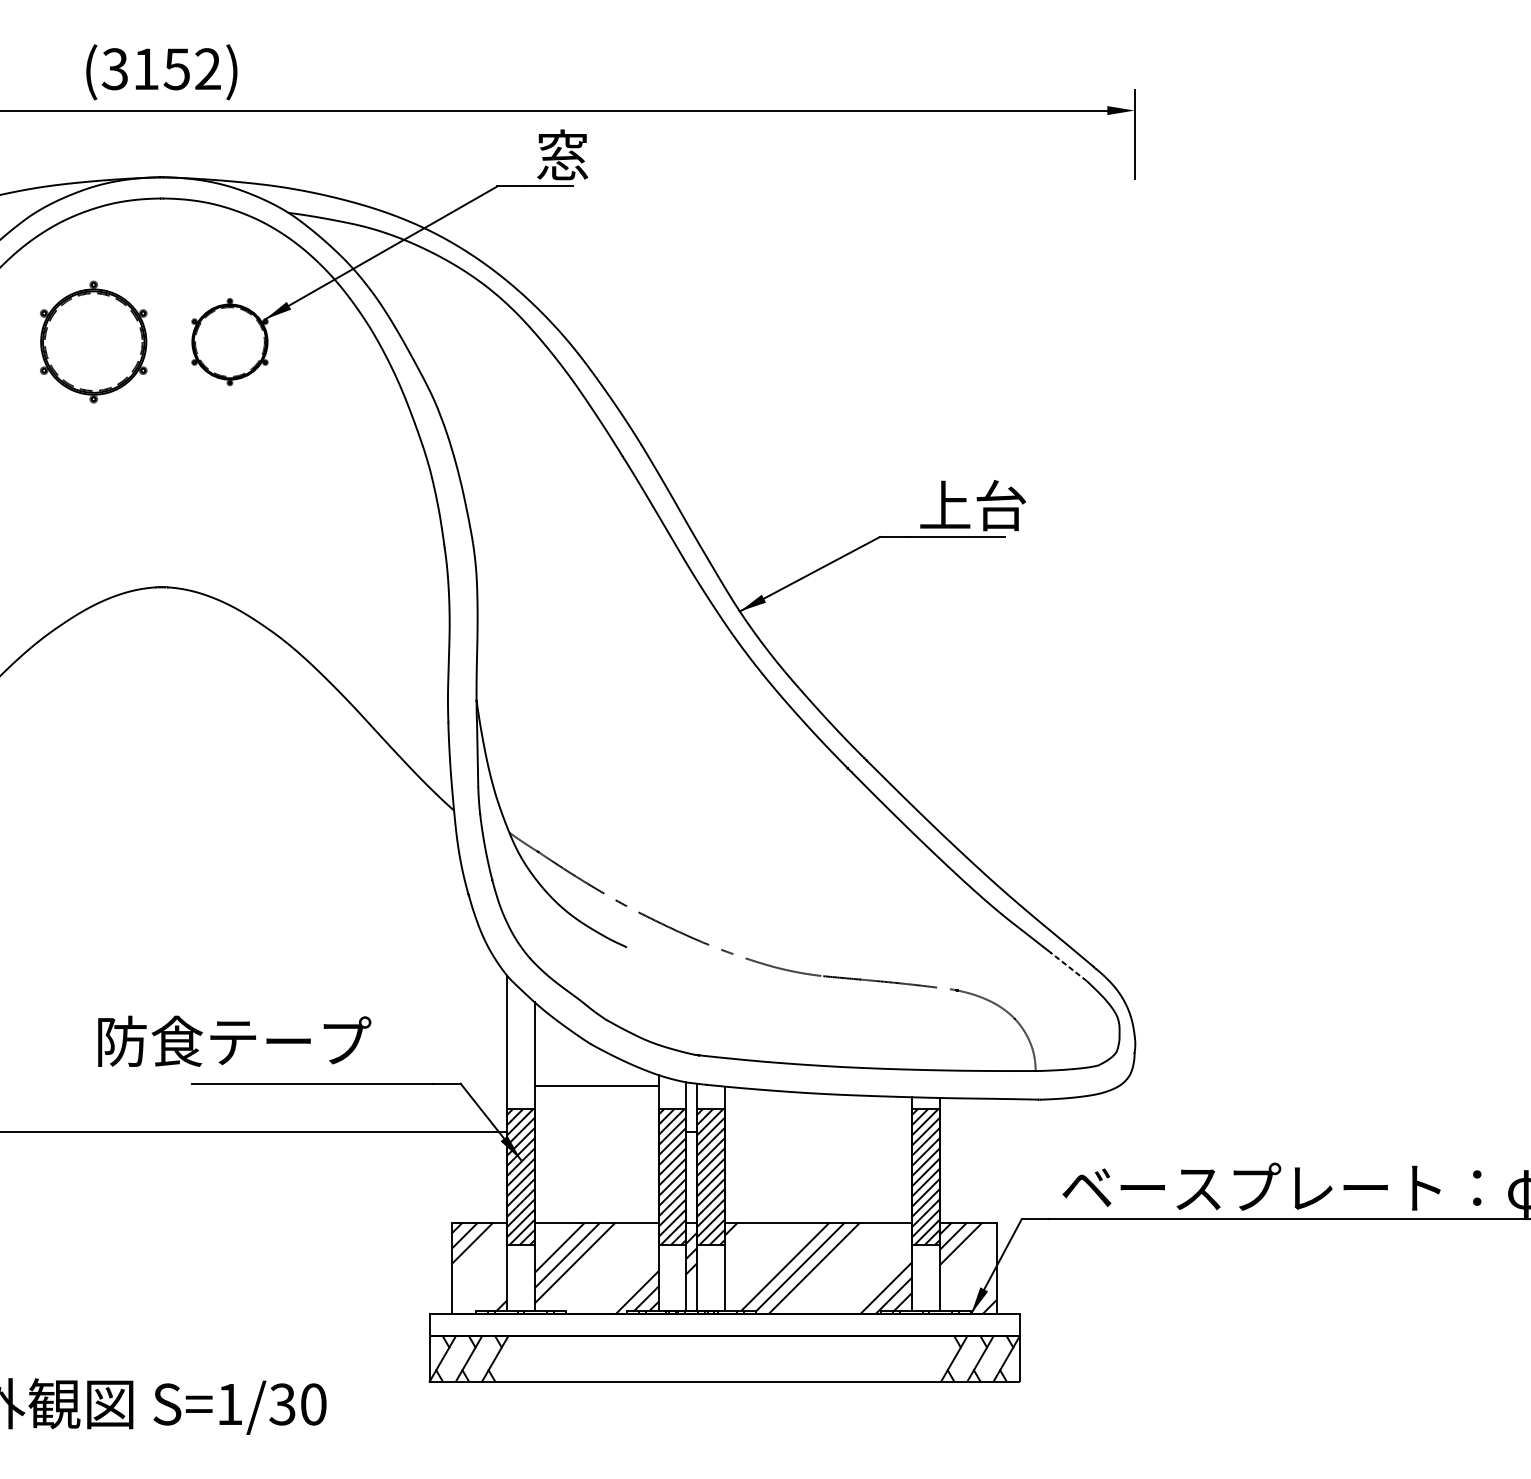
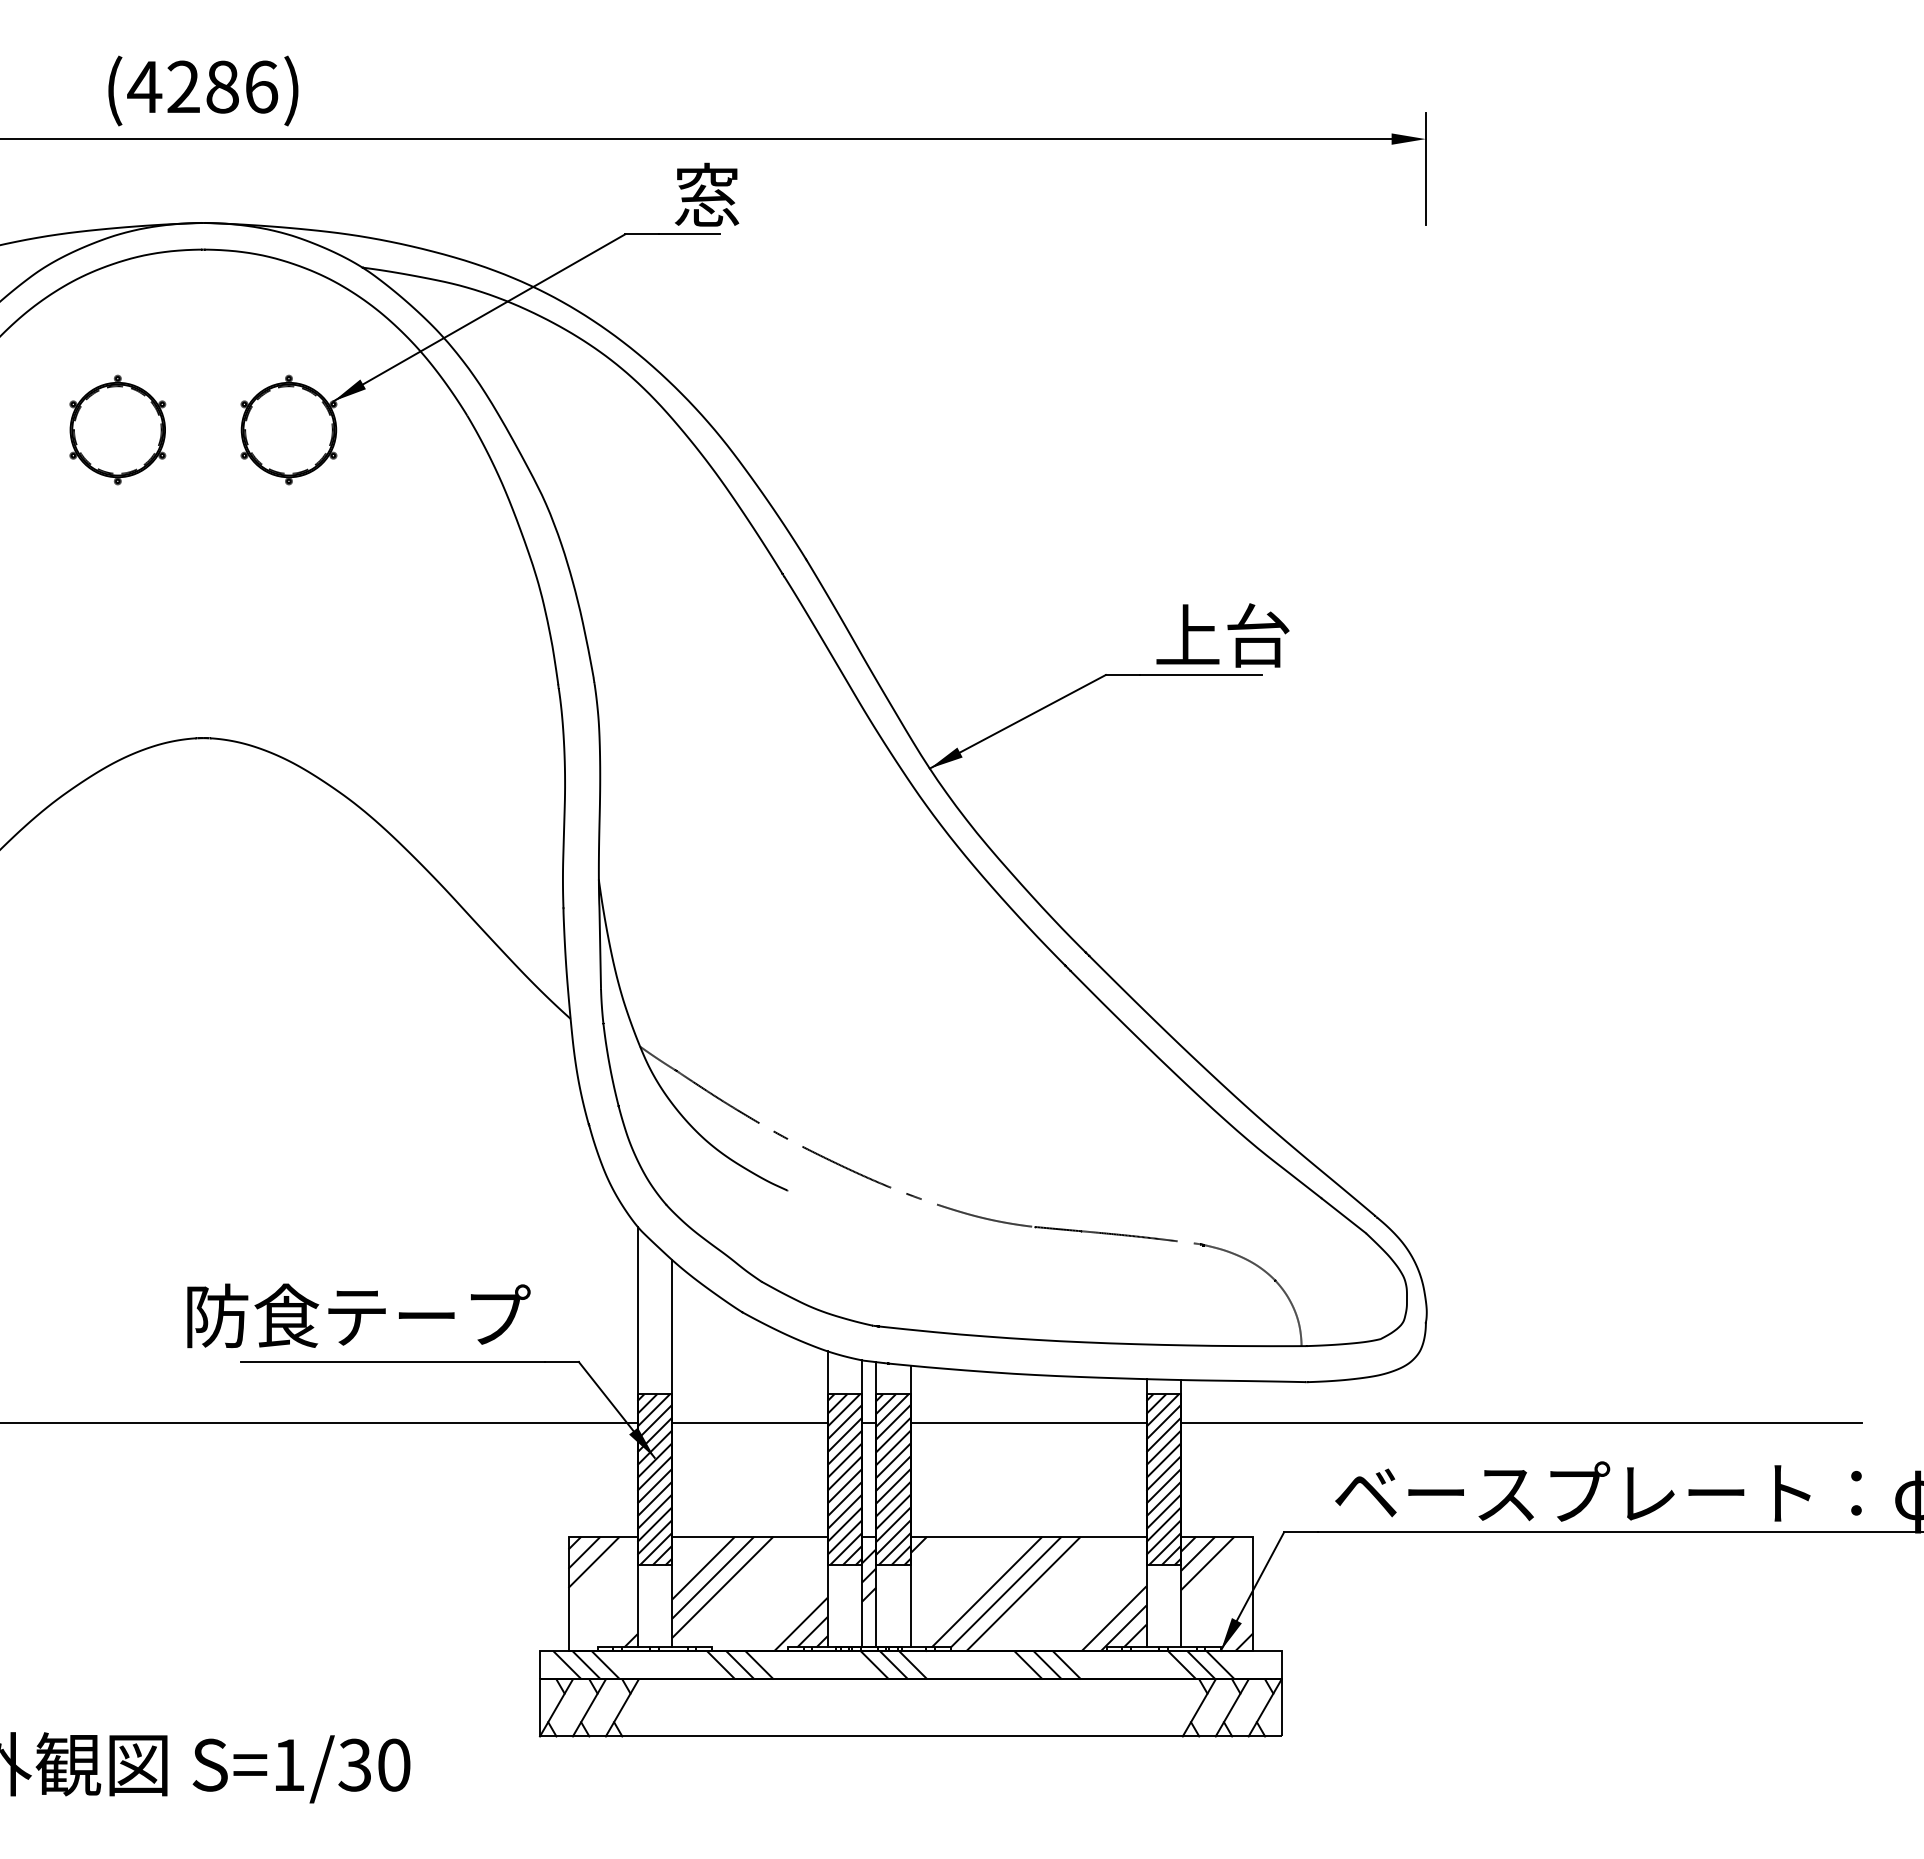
text: (161, 68) -> (202, 86), (3152) -> (4286)
part: (93, 341) -> (117, 429), size x0.71
line: (1069, 967) -> (1344, 1216), dashed -> solid
text: (234, 1041) -> (358, 1315), moved
line: (596, 1085) -> (749, 1422), moved
line: (818, 1131) -> (1028, 1422), added
line: (1210, 1131) -> (1521, 1422), added
hatch: (710, 1324) -> (893, 1664), added

